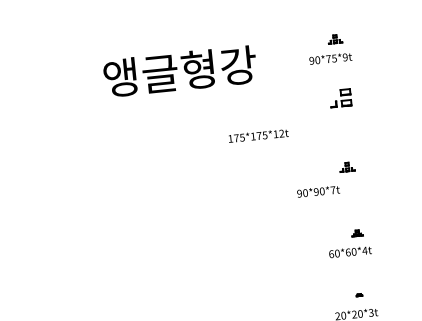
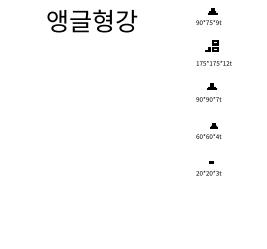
text: (180, 70) -> (92, 20), moved
text: (257, 136) -> (213, 63), moved
text: (317, 191) -> (208, 99), moved

